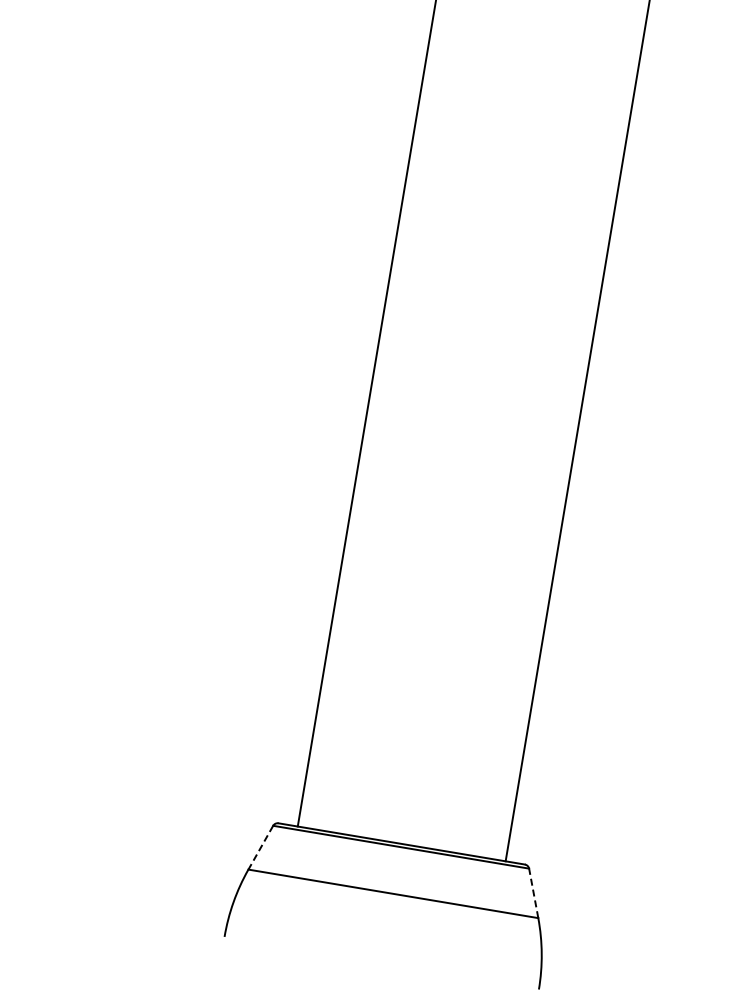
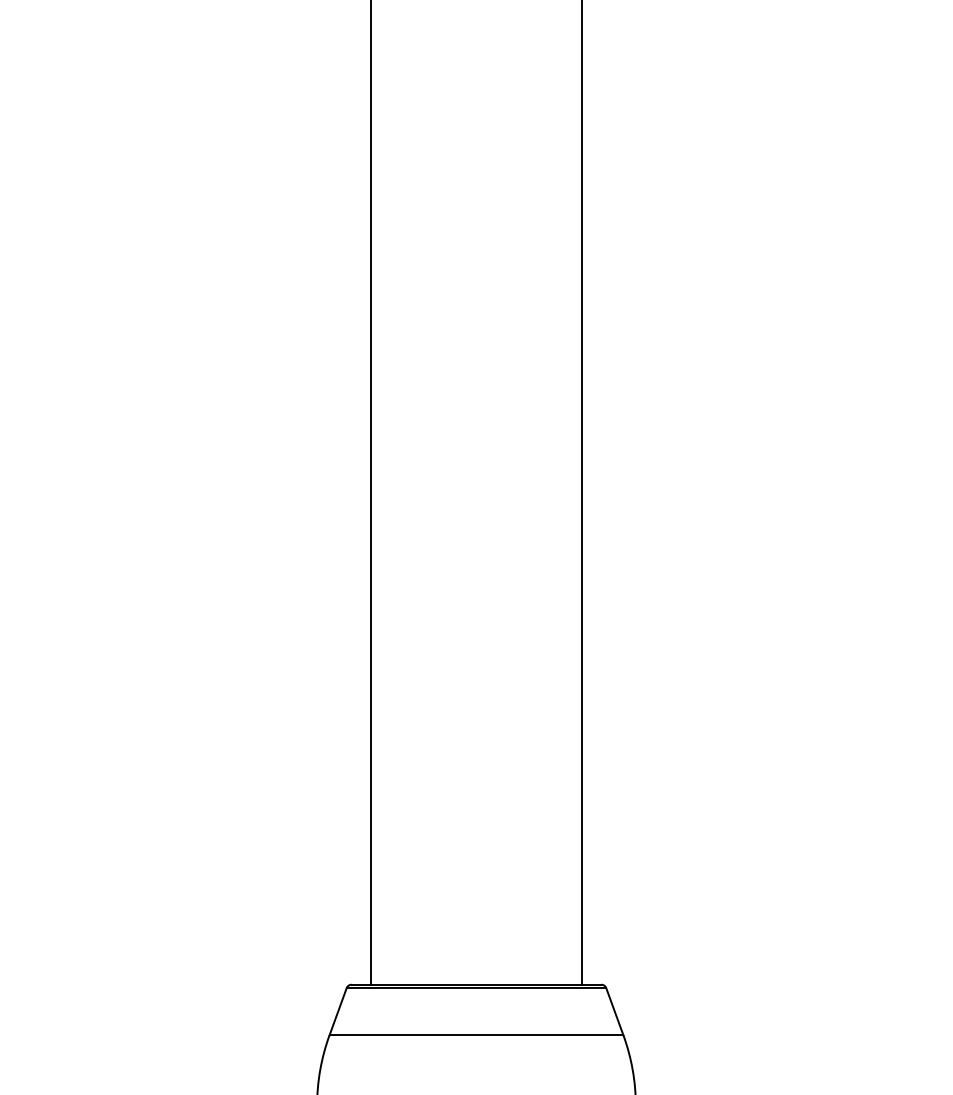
line: (260, 848) -> (337, 1012), dashed -> solid
line: (533, 893) -> (614, 1011), dashed -> solid

